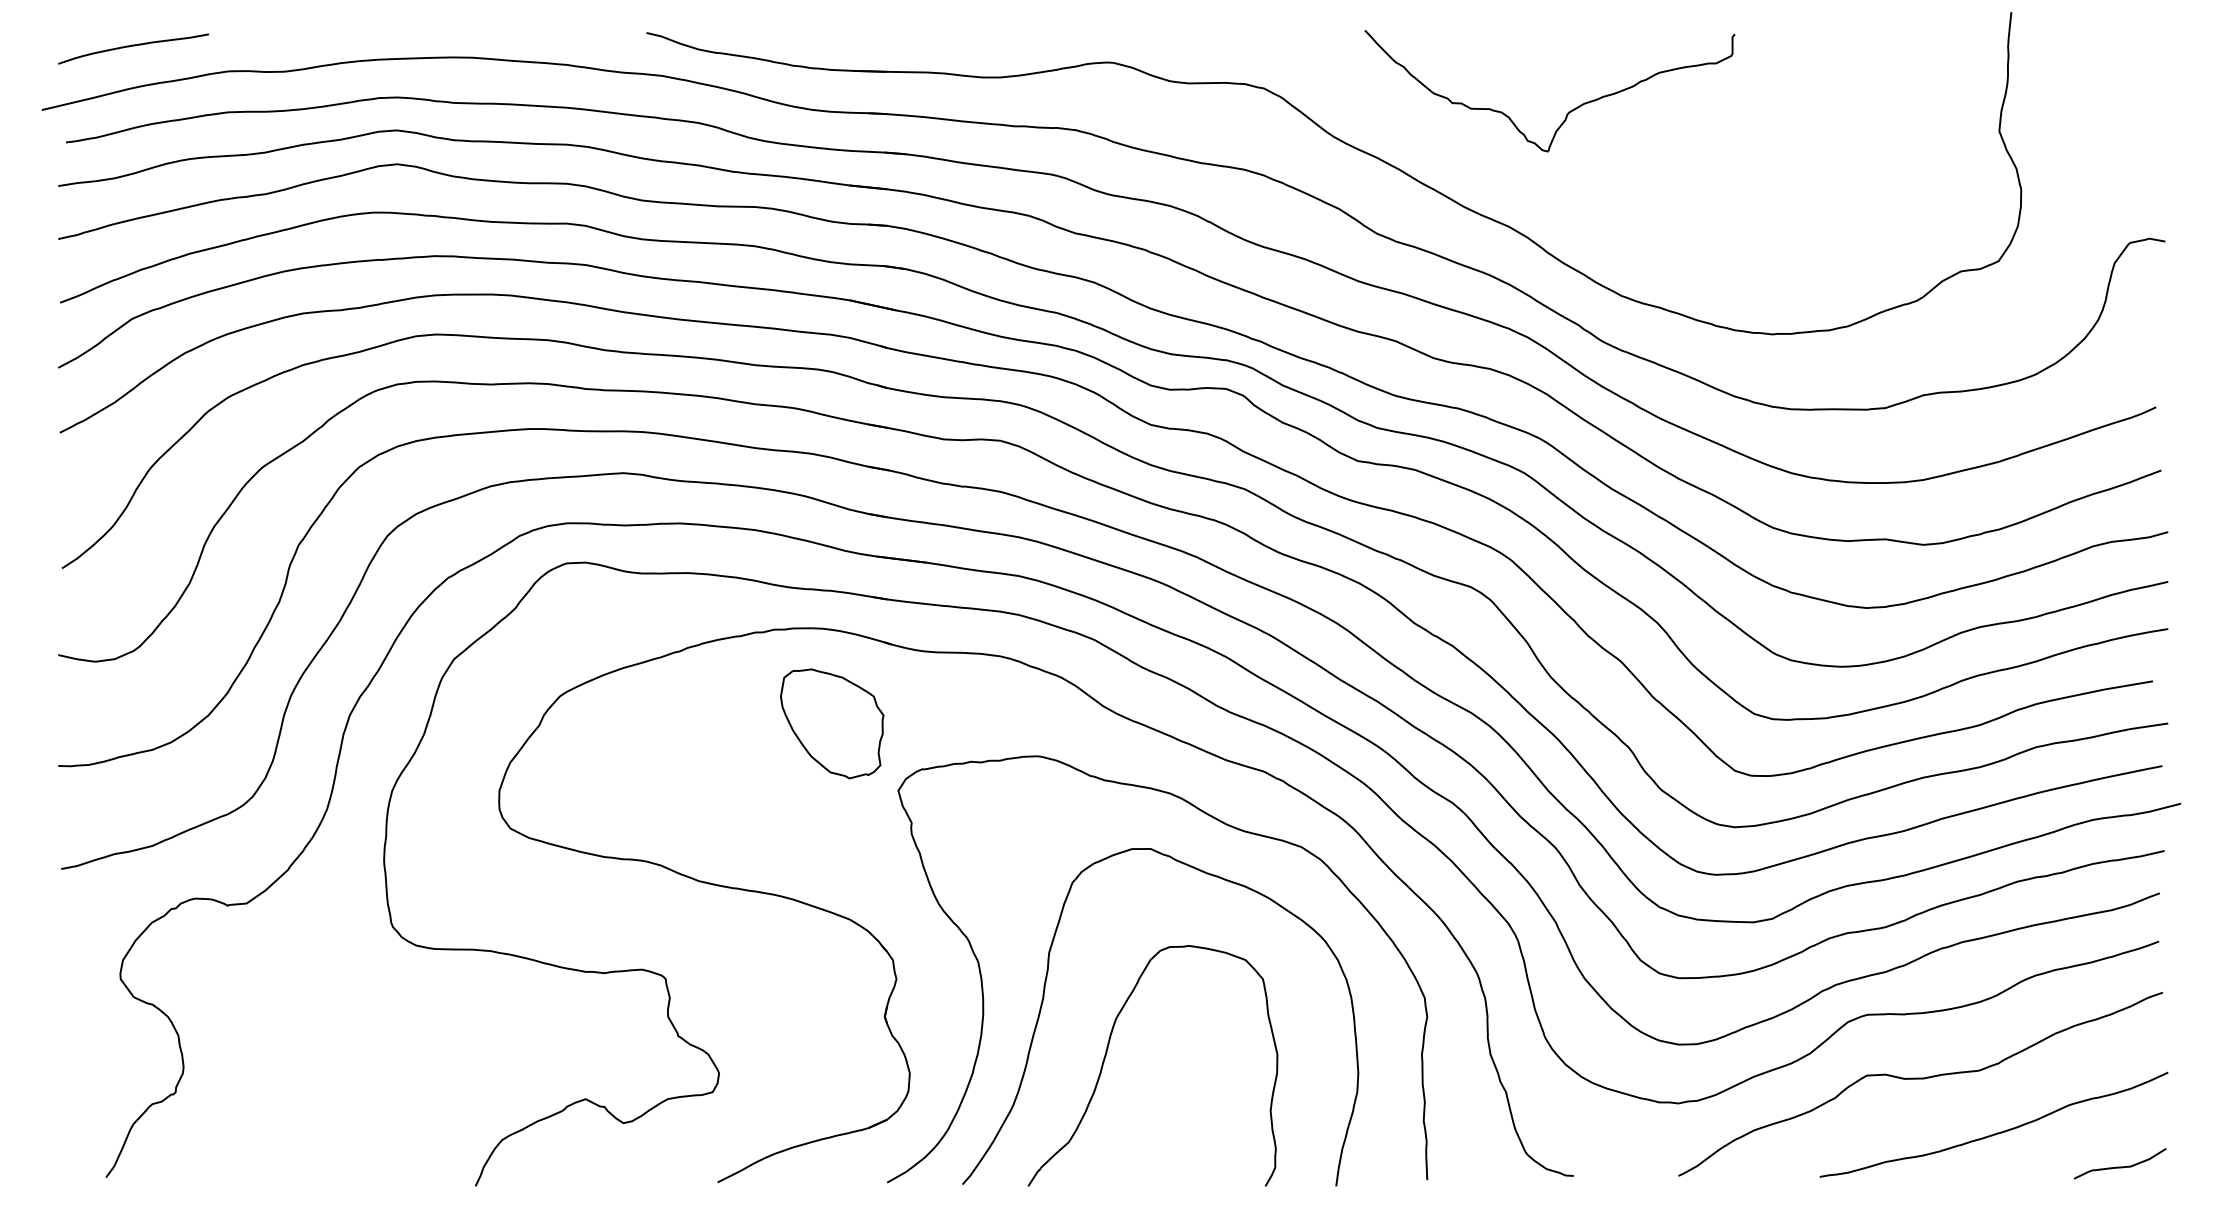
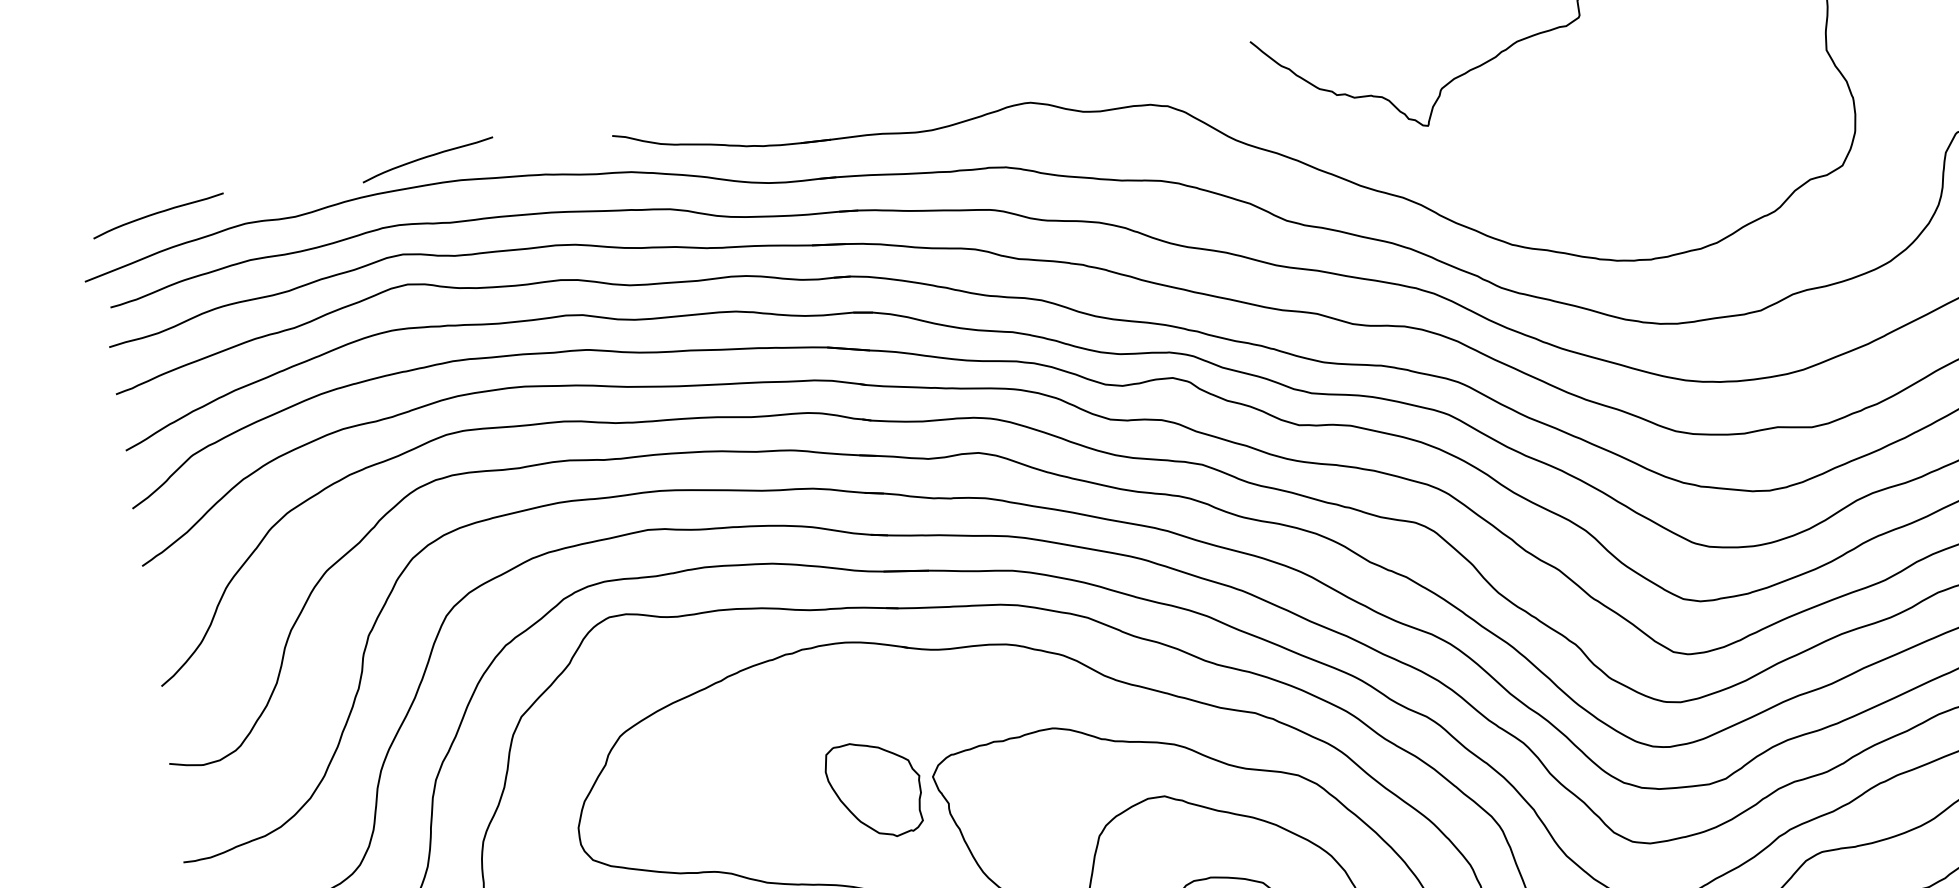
curve: (439, 27) -> (427, 157), added
part: (832, 723) -> (875, 789), moved

